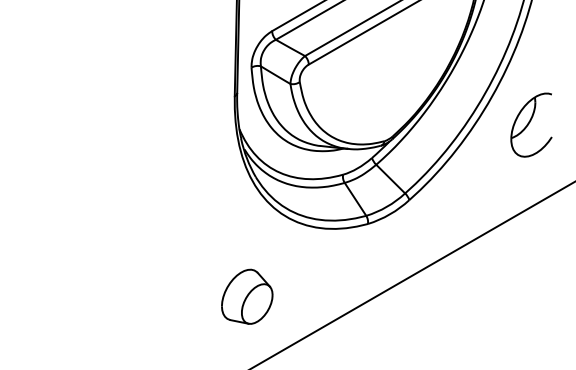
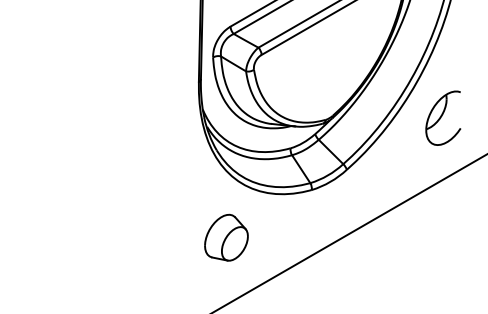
part: (531, 124) -> (443, 117), moved
part: (247, 296) -> (226, 237), moved

